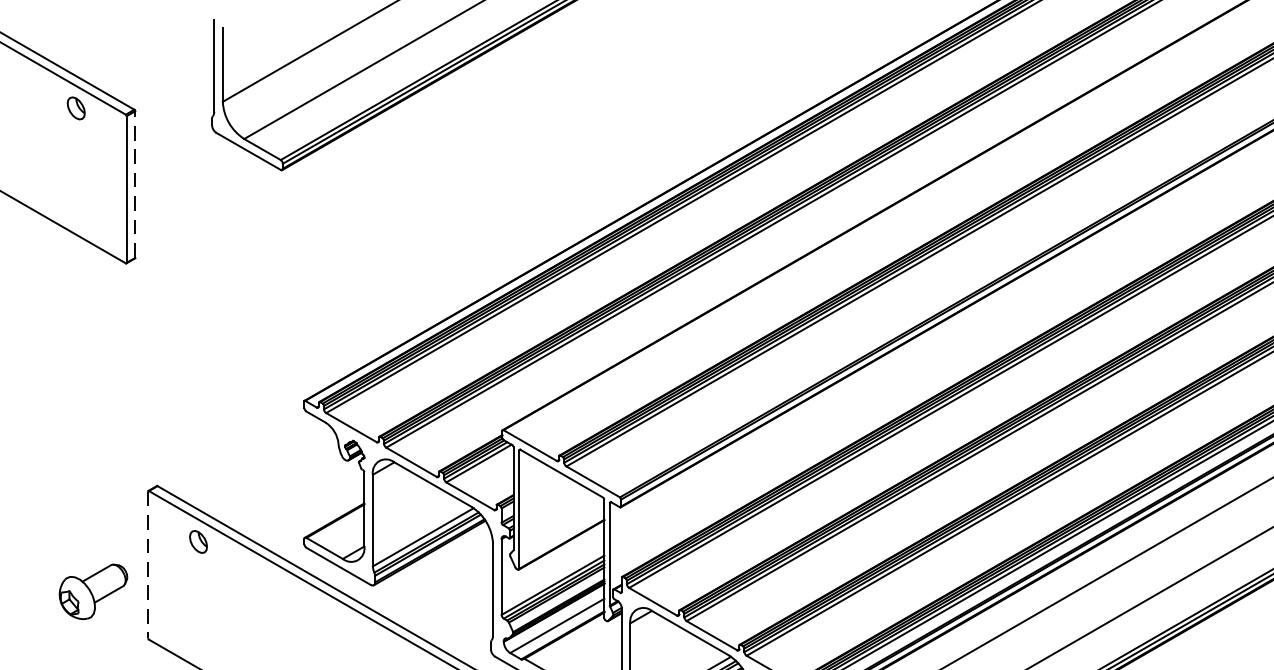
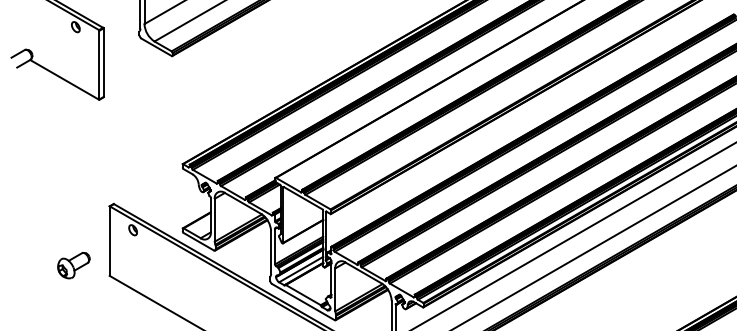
line: (135, 183) -> (103, 62), dashed -> solid
line: (148, 565) -> (109, 241), dashed -> solid
part: (92, 591) -> (73, 265), moved

